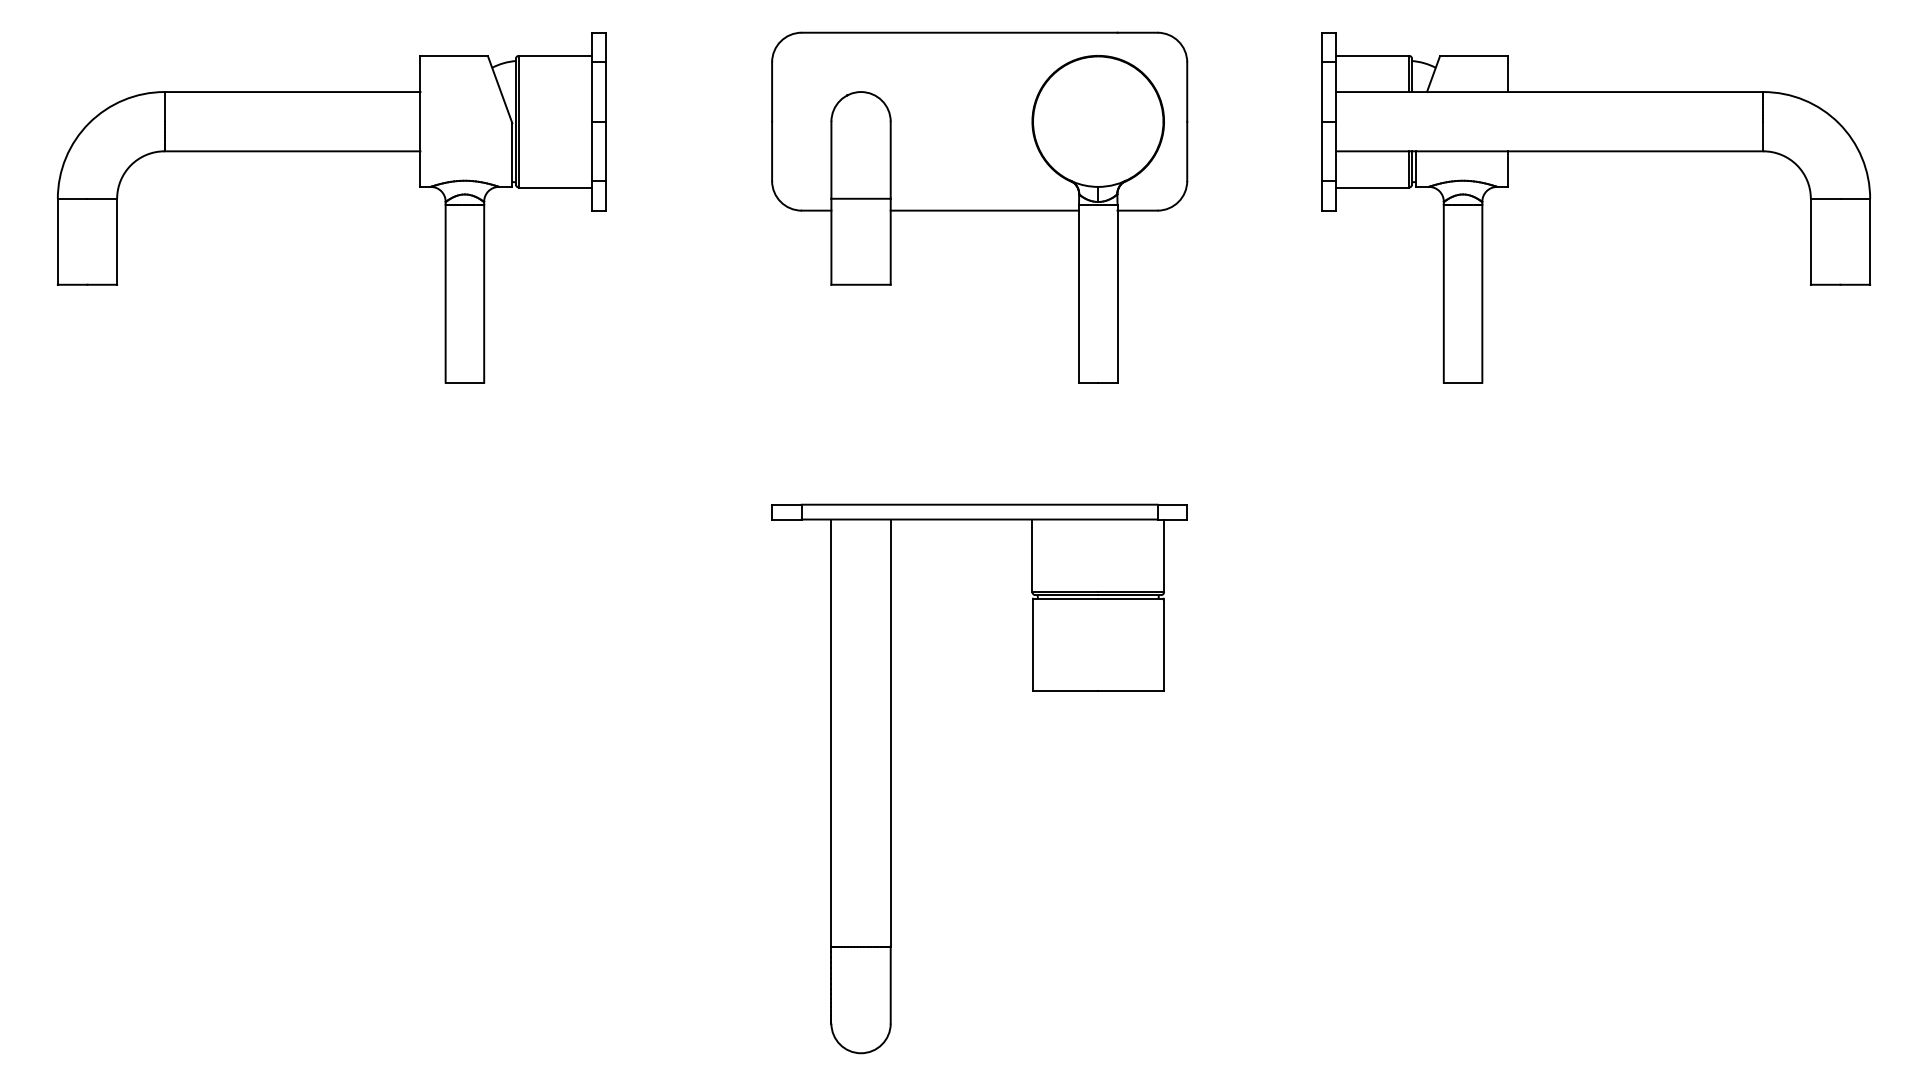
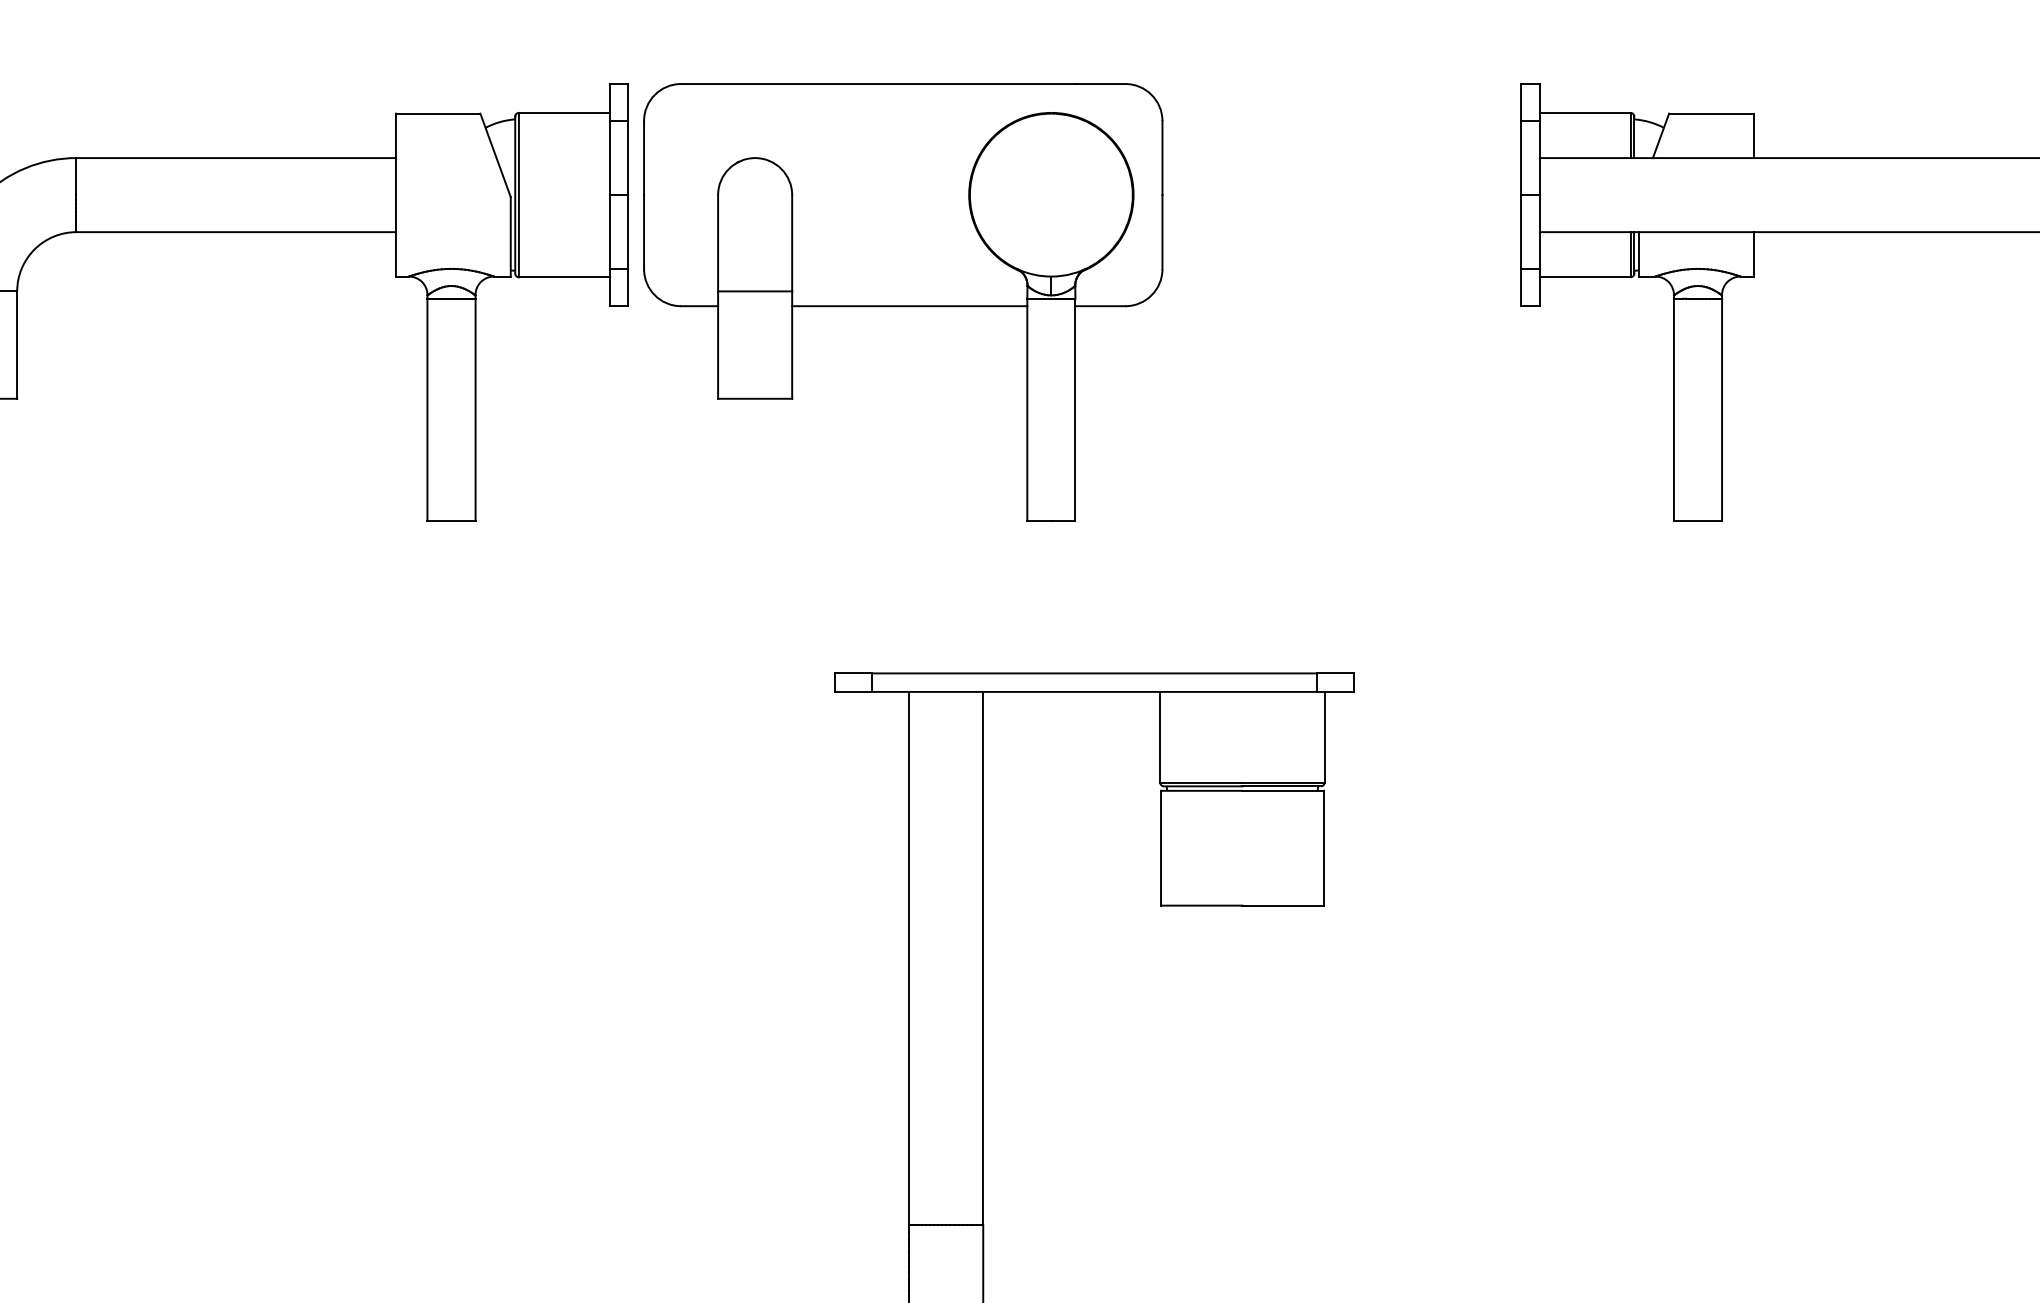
part: (979, 207) -> (903, 302), moved

